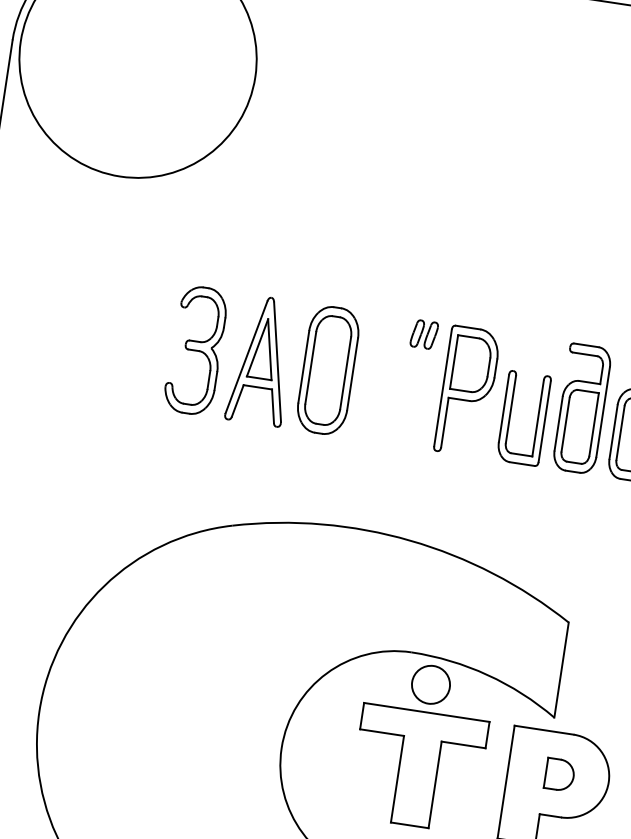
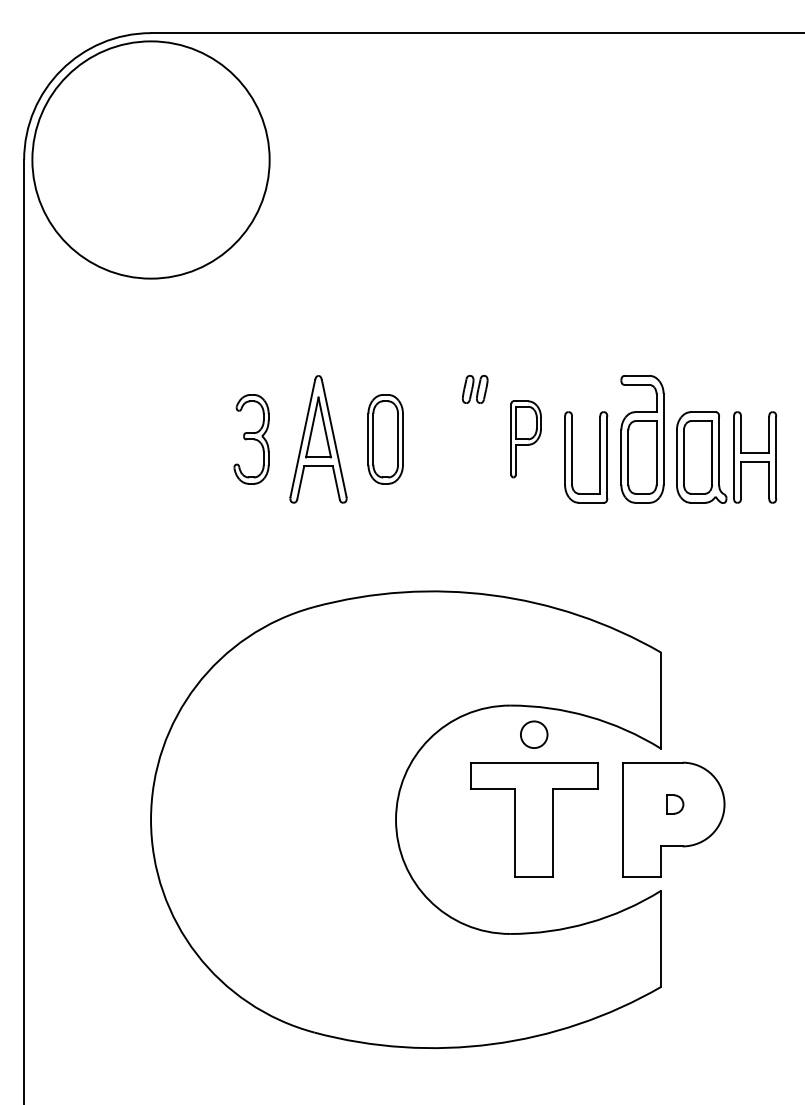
part: (195, 350) -> (251, 439), size x0.7
part: (328, 370) -> (385, 439), size x0.7
part: (466, 391) -> (525, 439), size x0.6
circle: (431, 684) -> (534, 734), size x0.7
part: (559, 774) -> (674, 804), size x0.6

